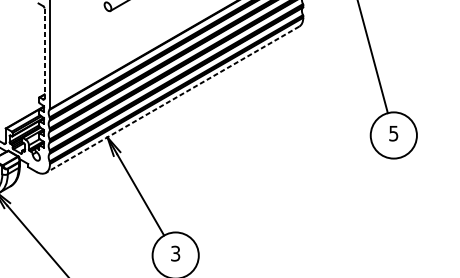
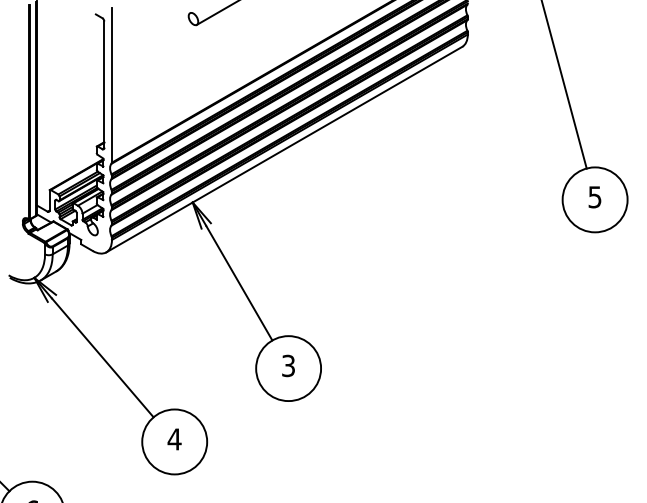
line: (44, 54) -> (104, 85), dashed -> solid
line: (172, 99) -> (283, 149), dashed -> solid

